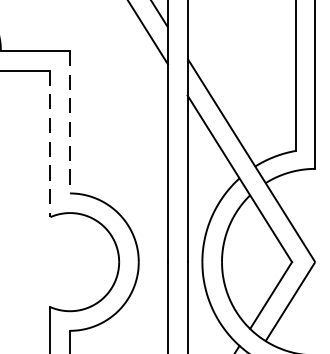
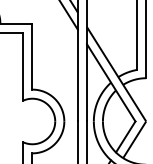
line: (70, 124) -> (32, 57), dashed -> solid
line: (50, 145) -> (23, 67), dashed -> solid

